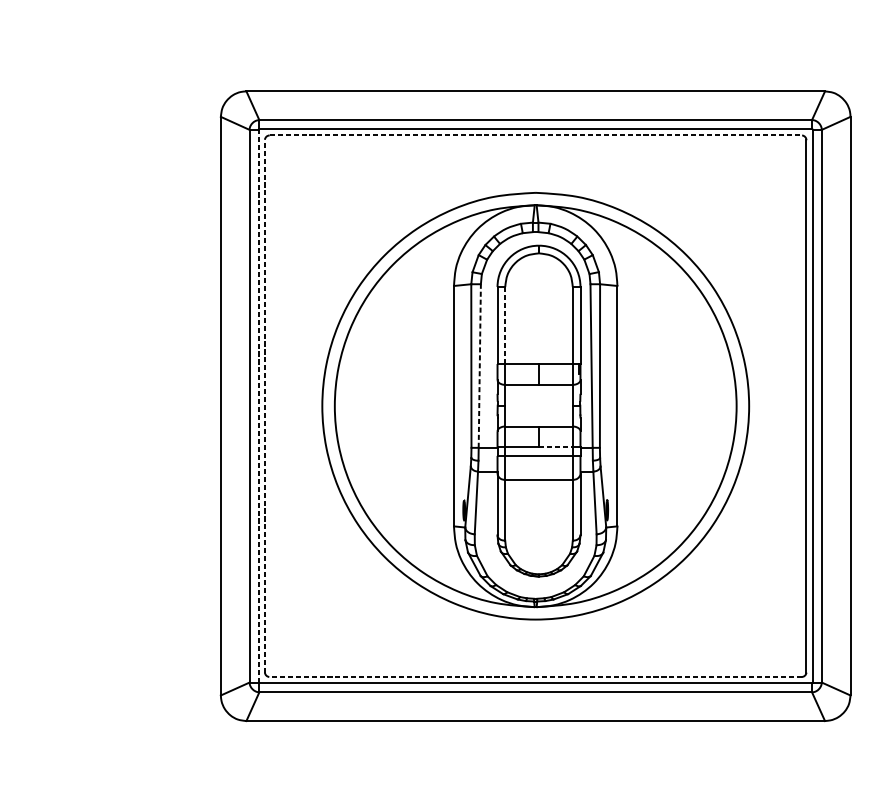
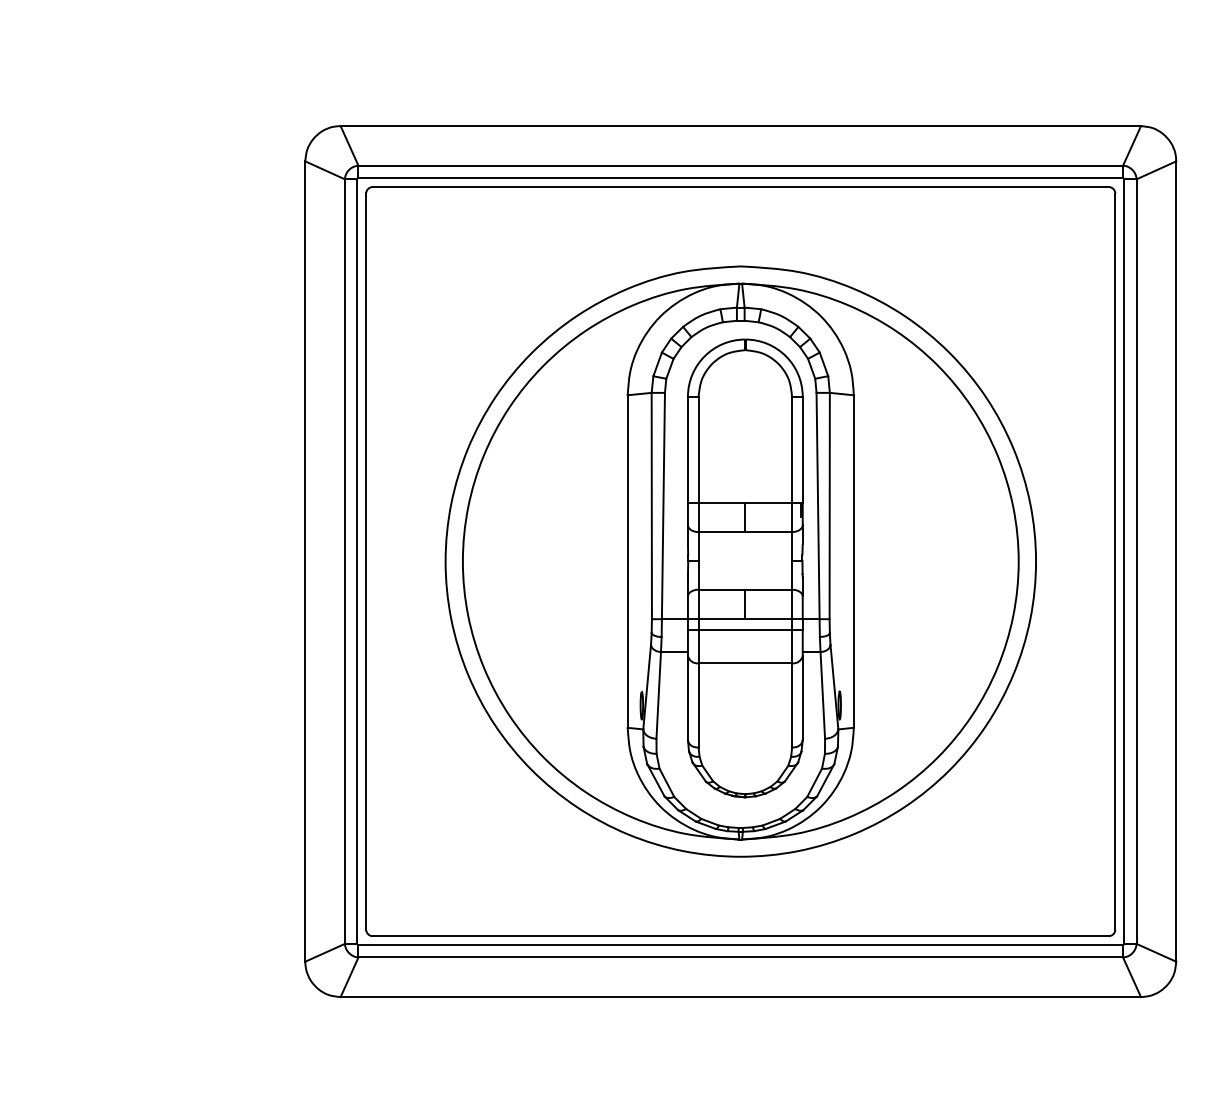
line: (536, 135) -> (741, 187), dashed -> solid
line: (505, 325) -> (698, 449), dashed -> solid
line: (479, 365) -> (663, 505), dashed -> solid
line: (258, 406) -> (357, 561), dashed -> solid
line: (265, 406) -> (366, 561), dashed -> solid
line: (556, 447) -> (769, 618), dashed -> solid
line: (535, 677) -> (740, 936), dashed -> solid

